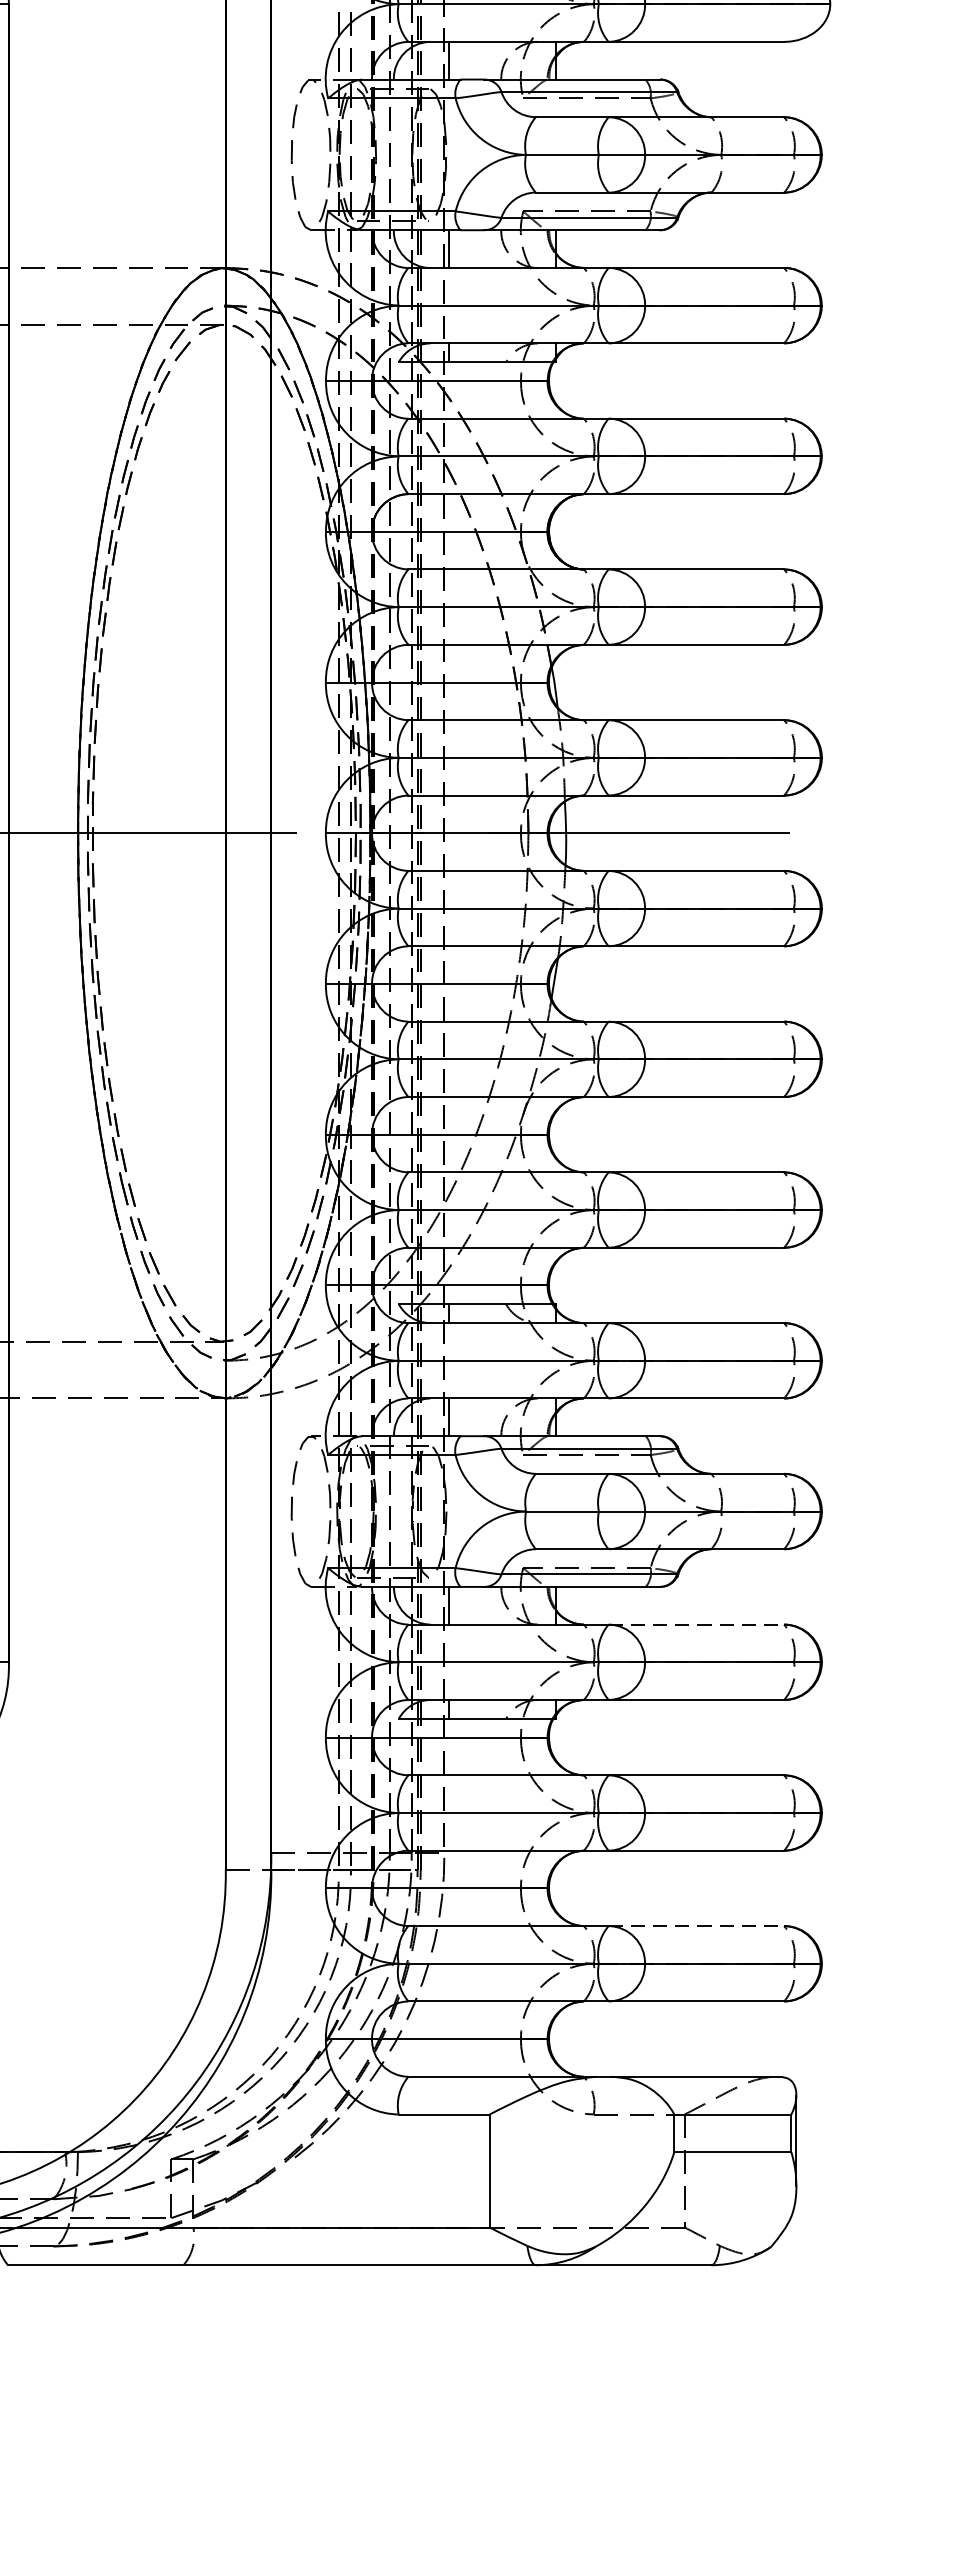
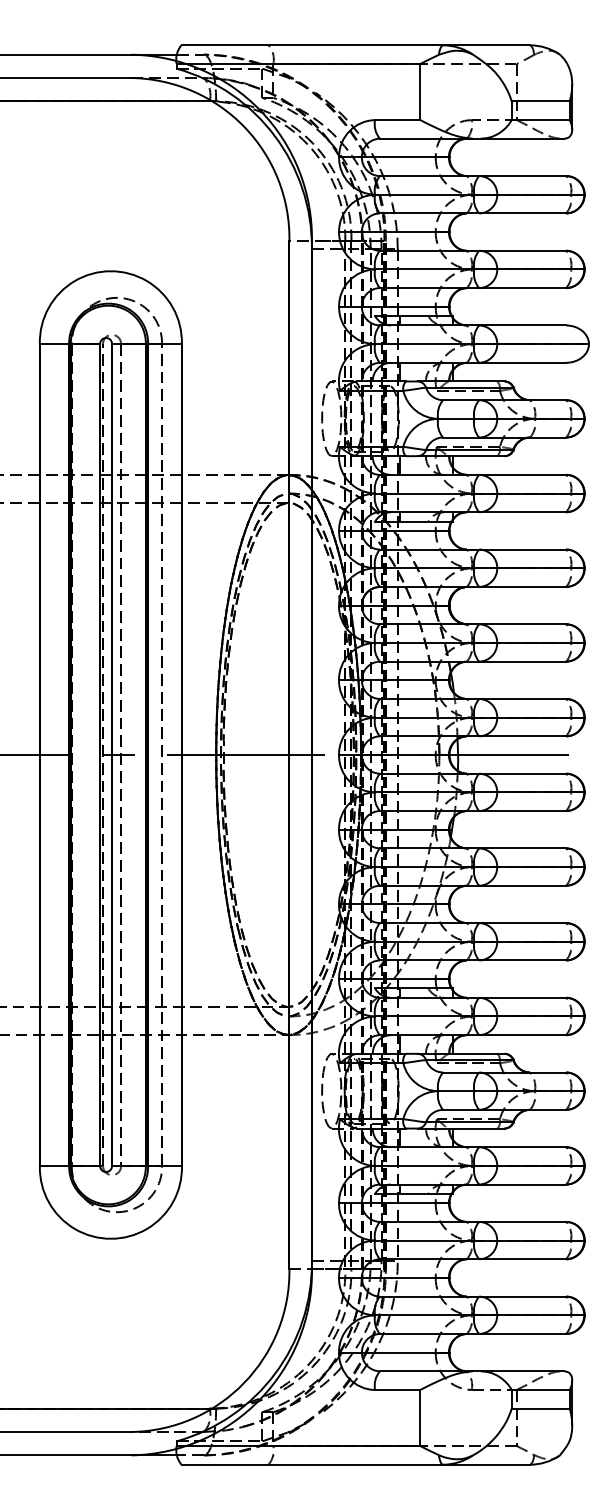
line: (696, 1625) -> (522, 1147), dashed -> solid
line: (696, 1925) -> (522, 1296), dashed -> solid

